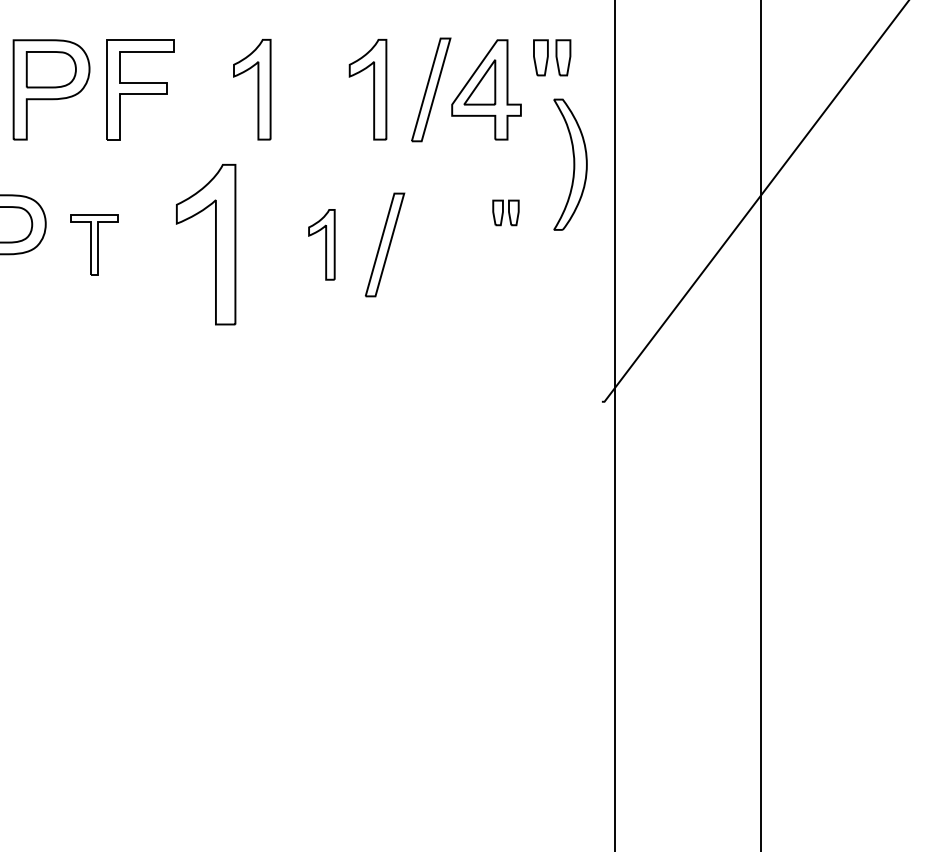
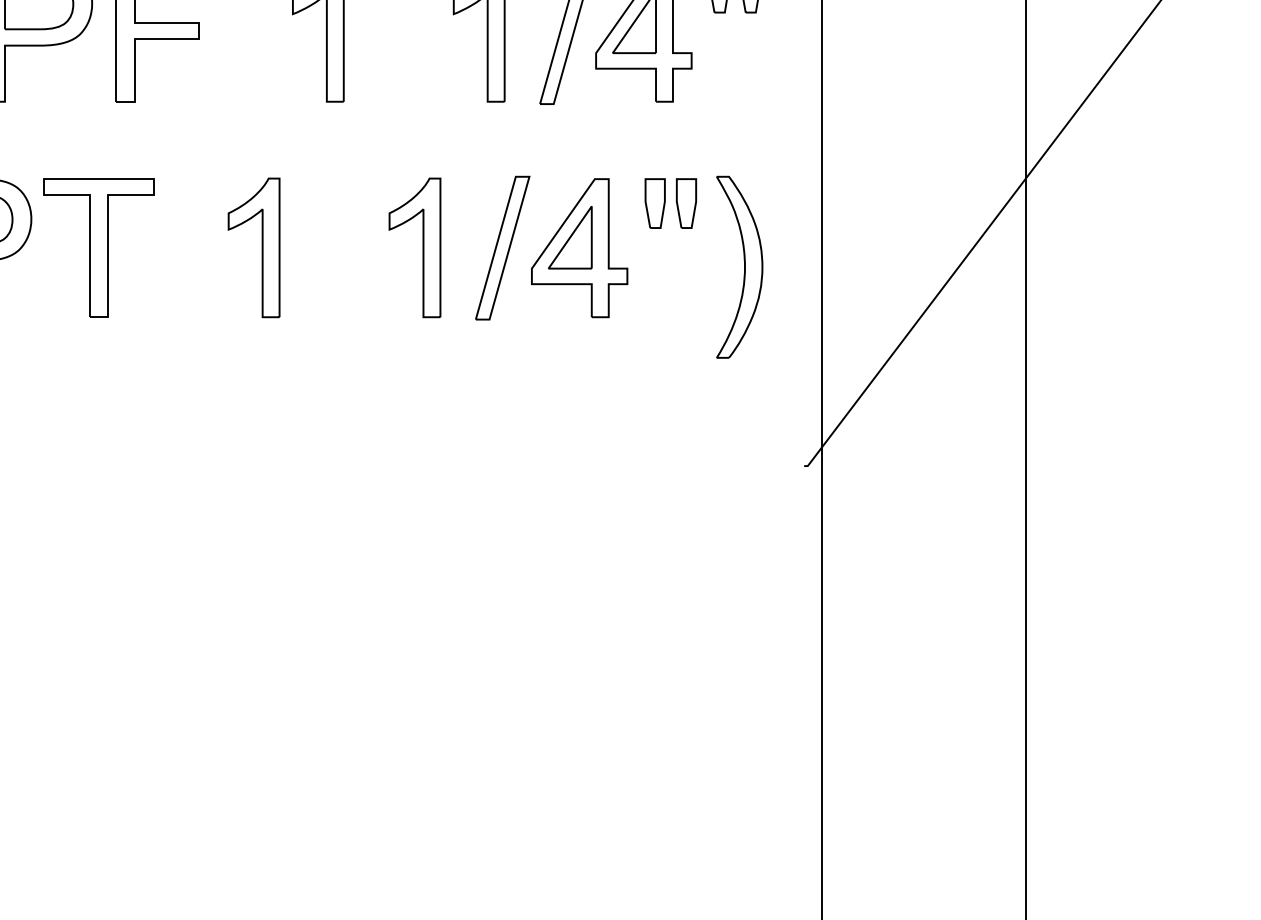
part: (570, 164) -> (739, 266), moved
part: (505, 212) -> (670, 203), size x1.43
part: (94, 244) -> (99, 247), size x1.67
part: (205, 244) -> (253, 247), size x0.62
part: (321, 244) -> (414, 247), size x1.43
part: (440, 244) -> (579, 247), added

